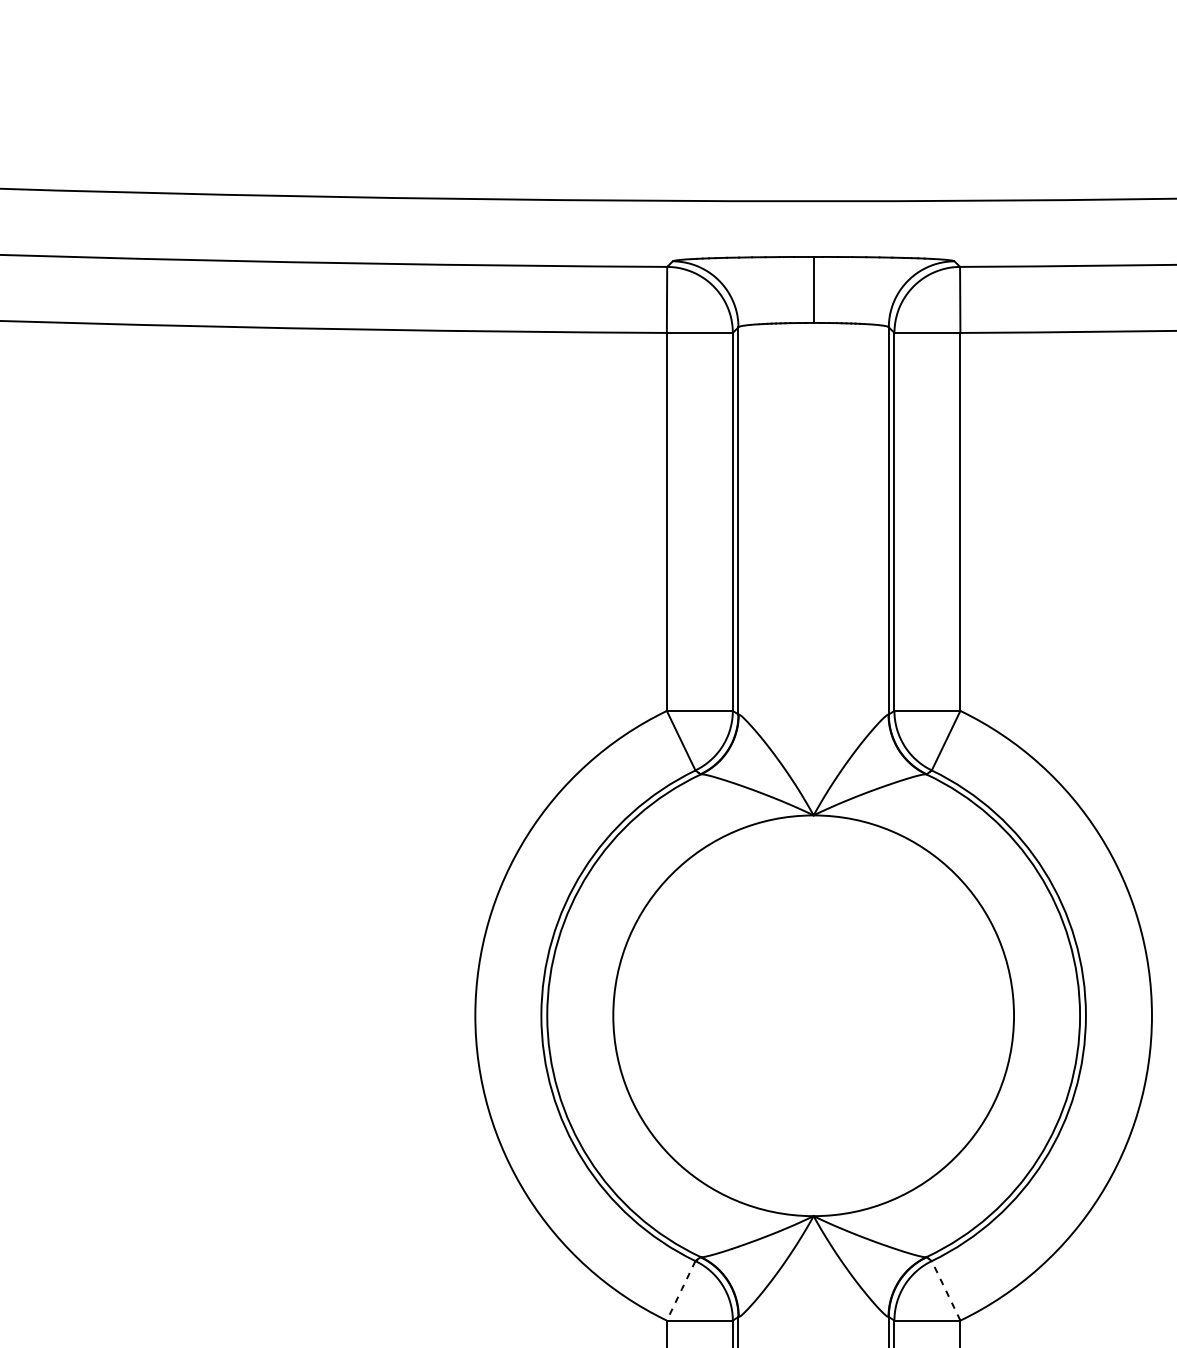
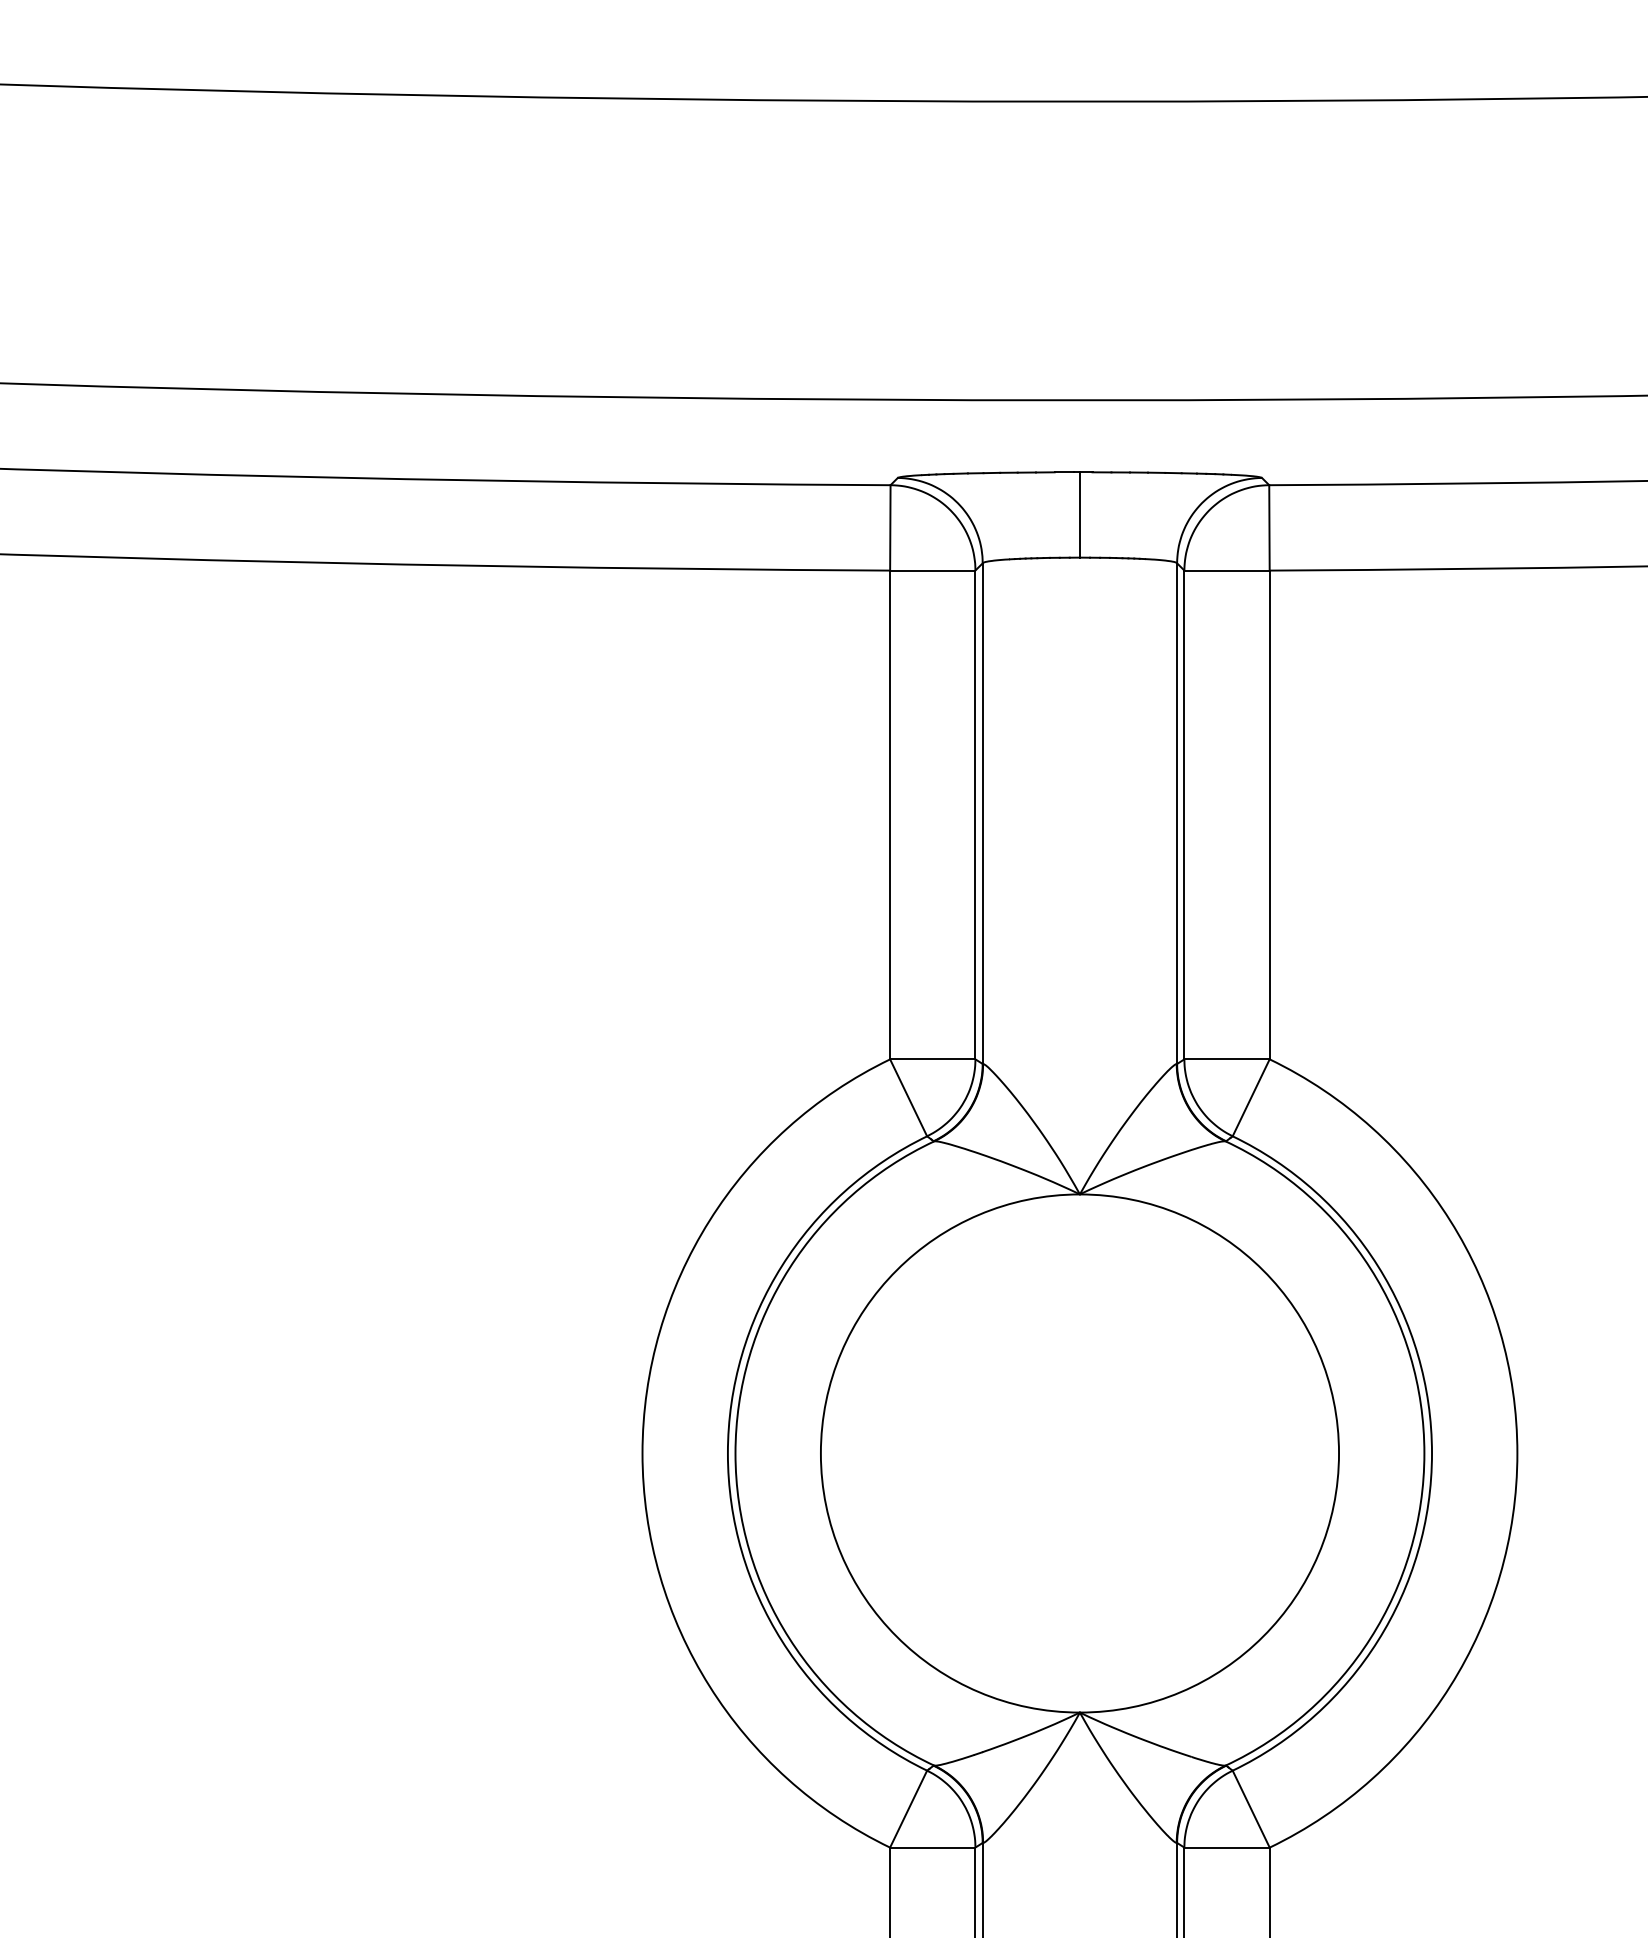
line: (681, 1291) -> (908, 1809), dashed -> solid
line: (946, 1291) -> (1251, 1809), dashed -> solid

